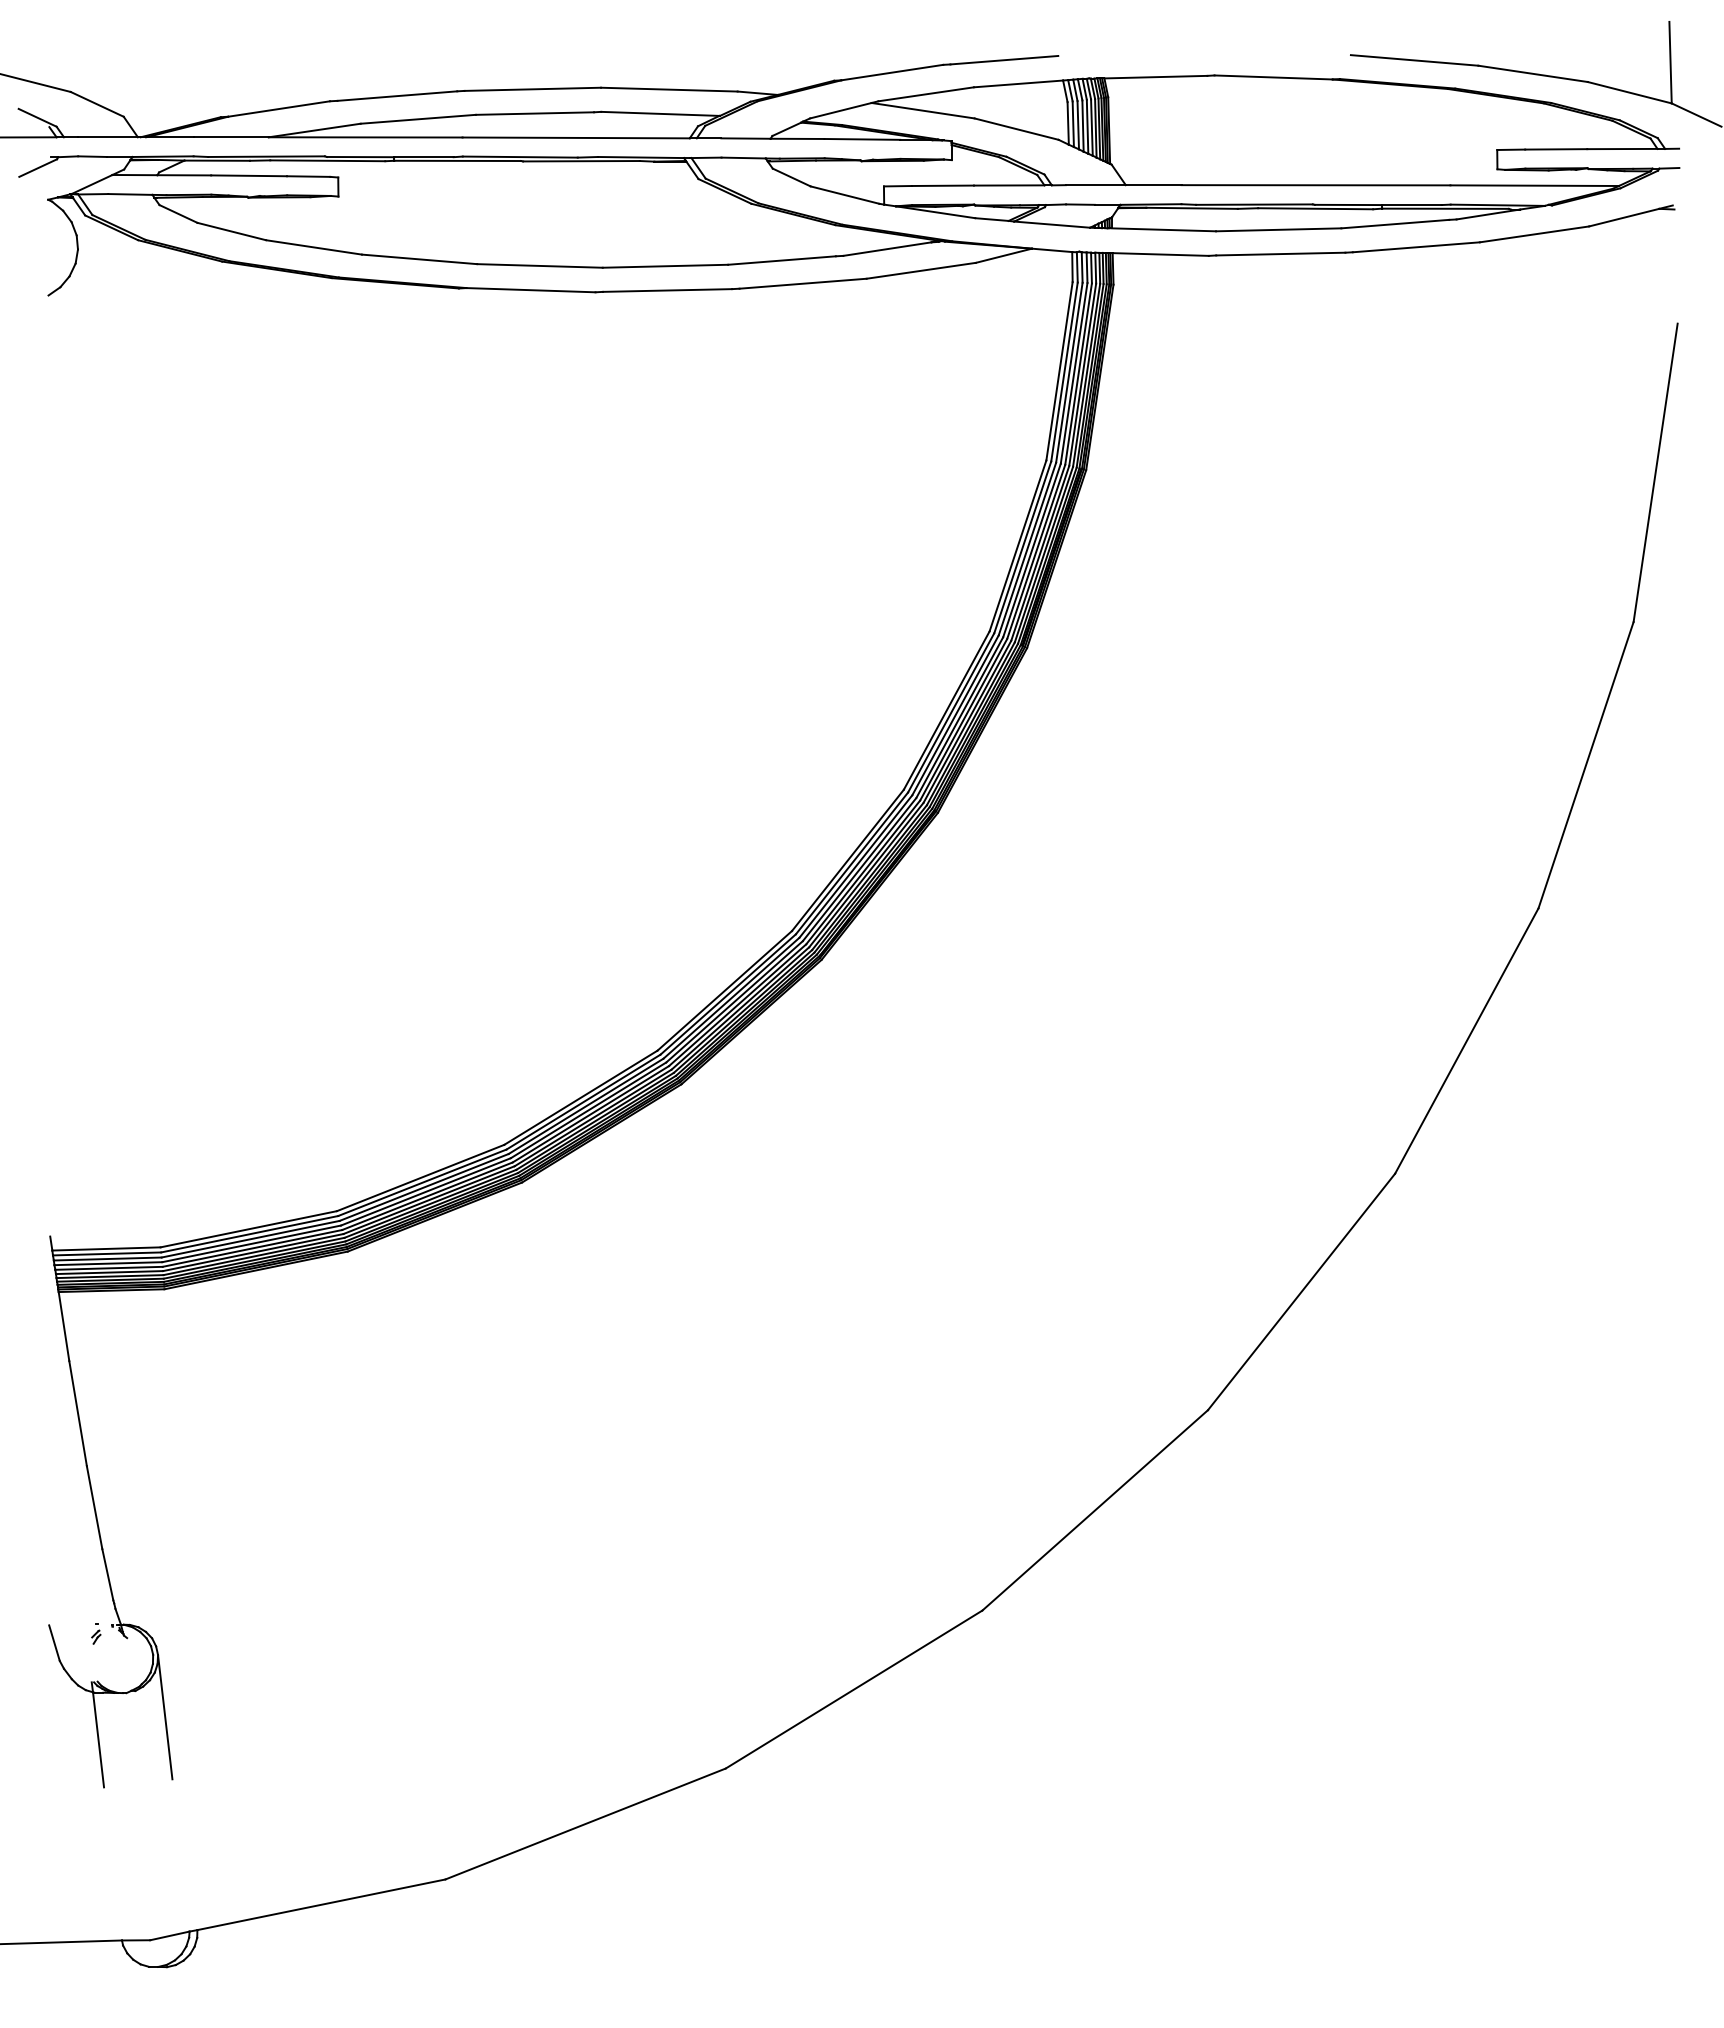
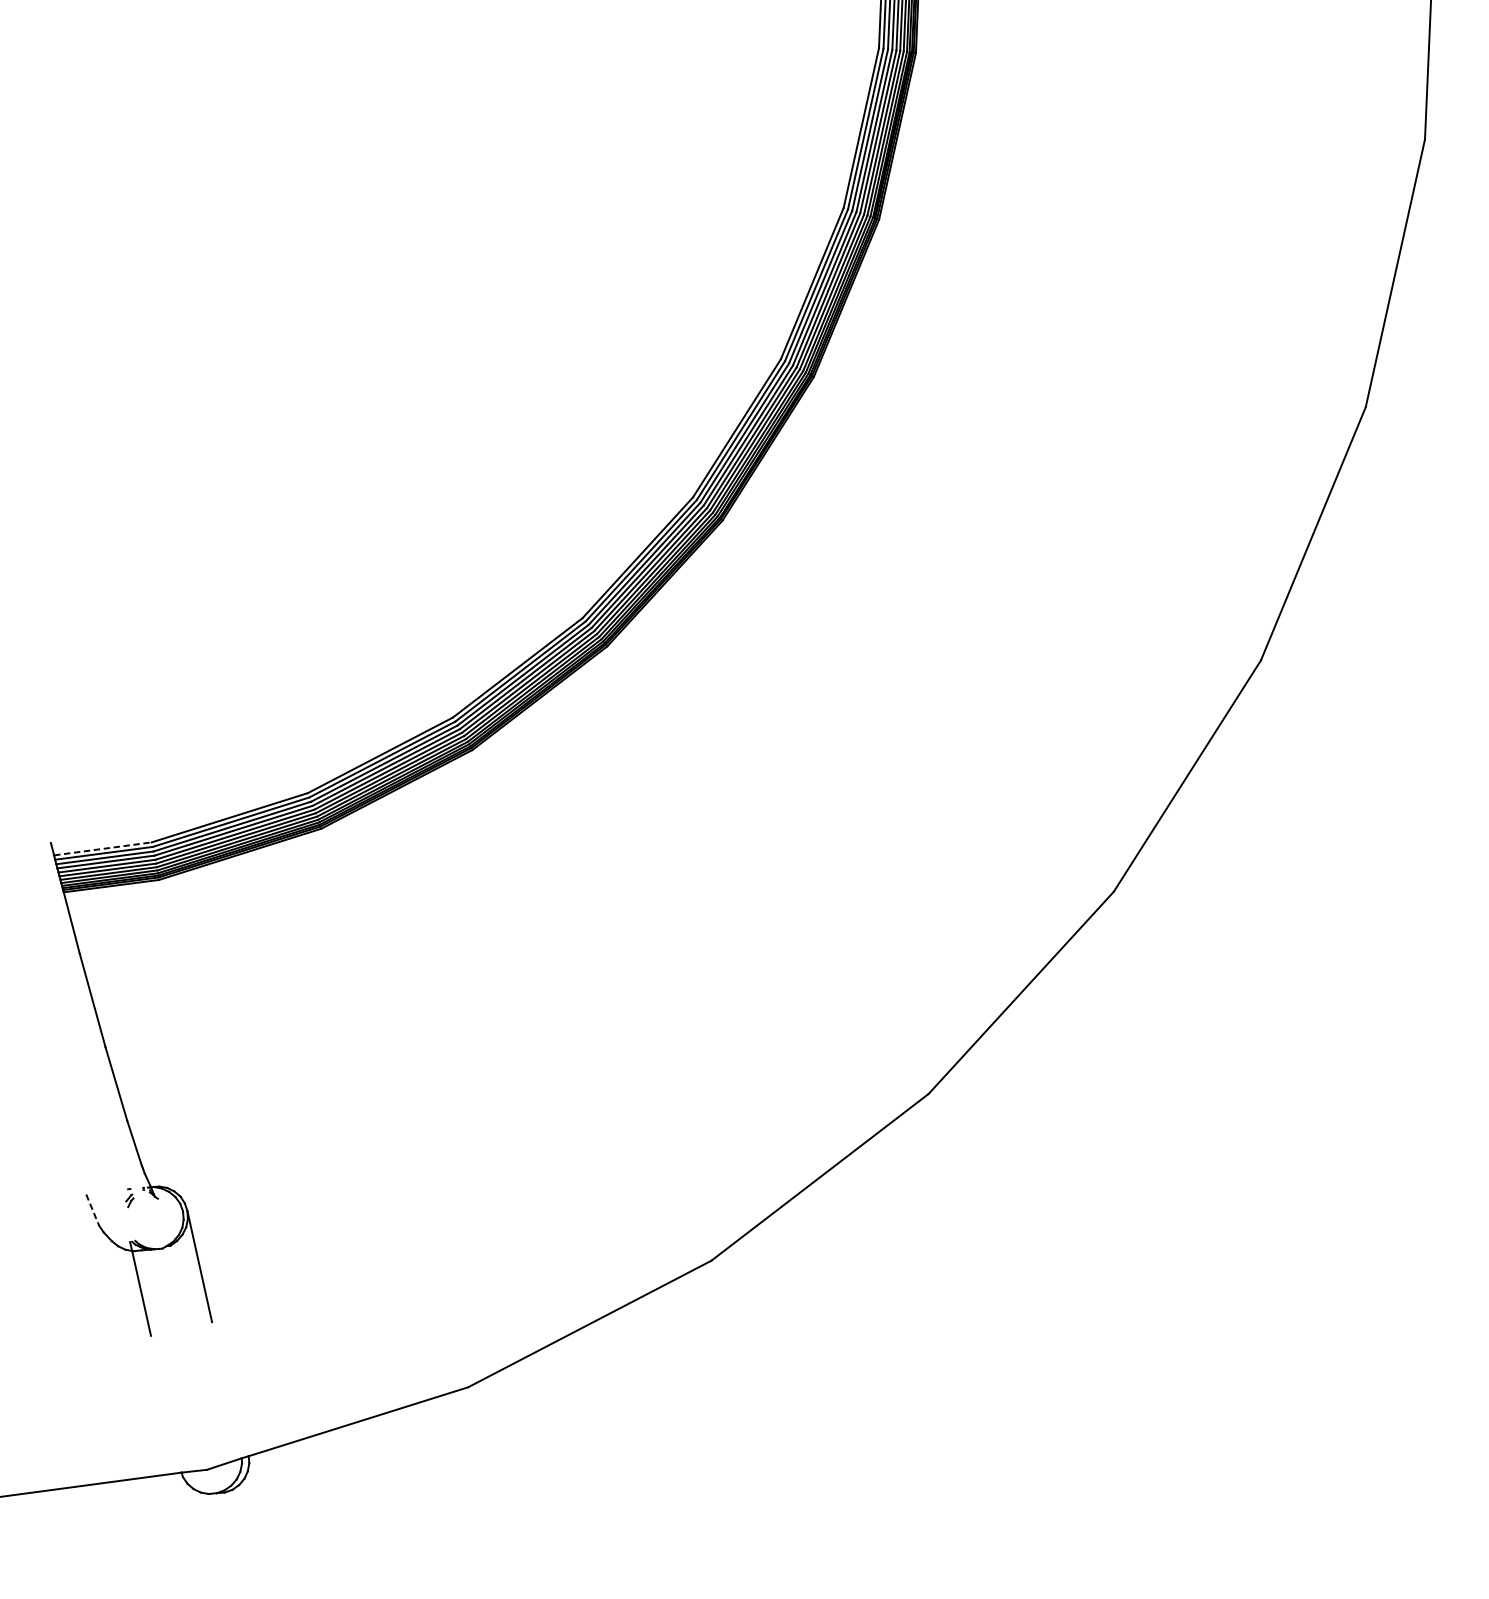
line: (106, 1248) -> (102, 848), solid -> dashed
line: (54, 1643) -> (92, 1210), solid -> dashed

